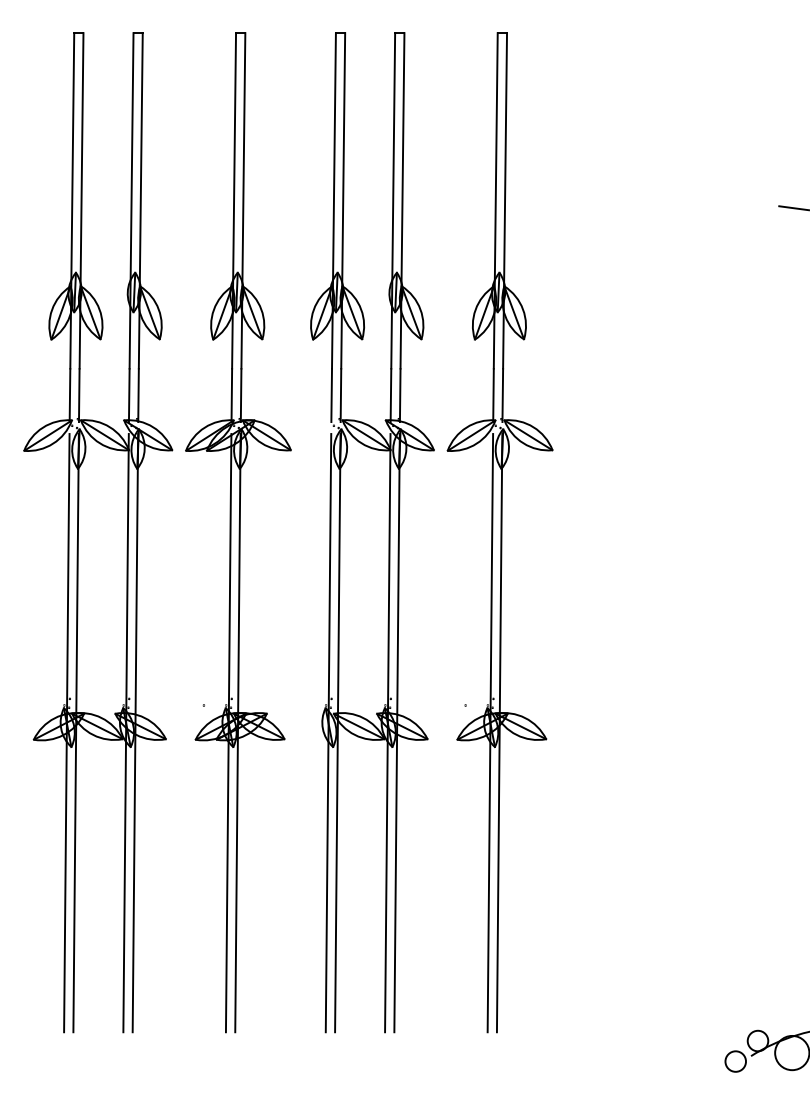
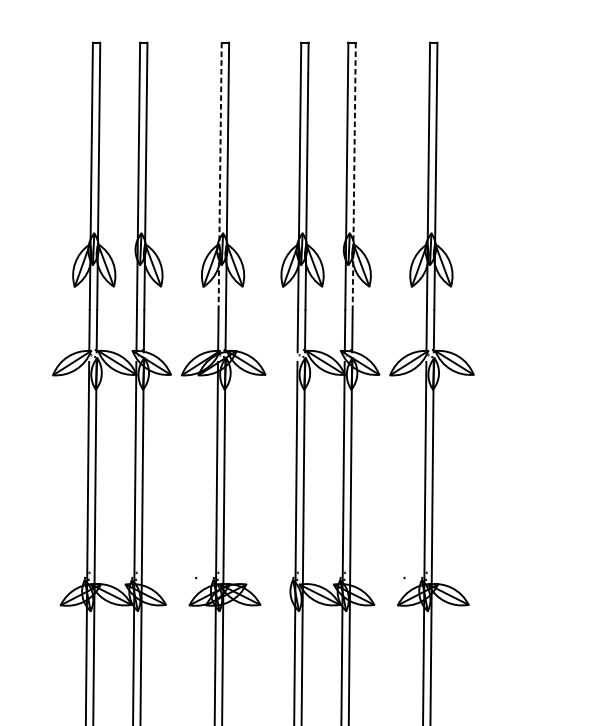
line: (234, 200) -> (220, 175), solid -> dashed
line: (402, 200) -> (354, 175), solid -> dashed

